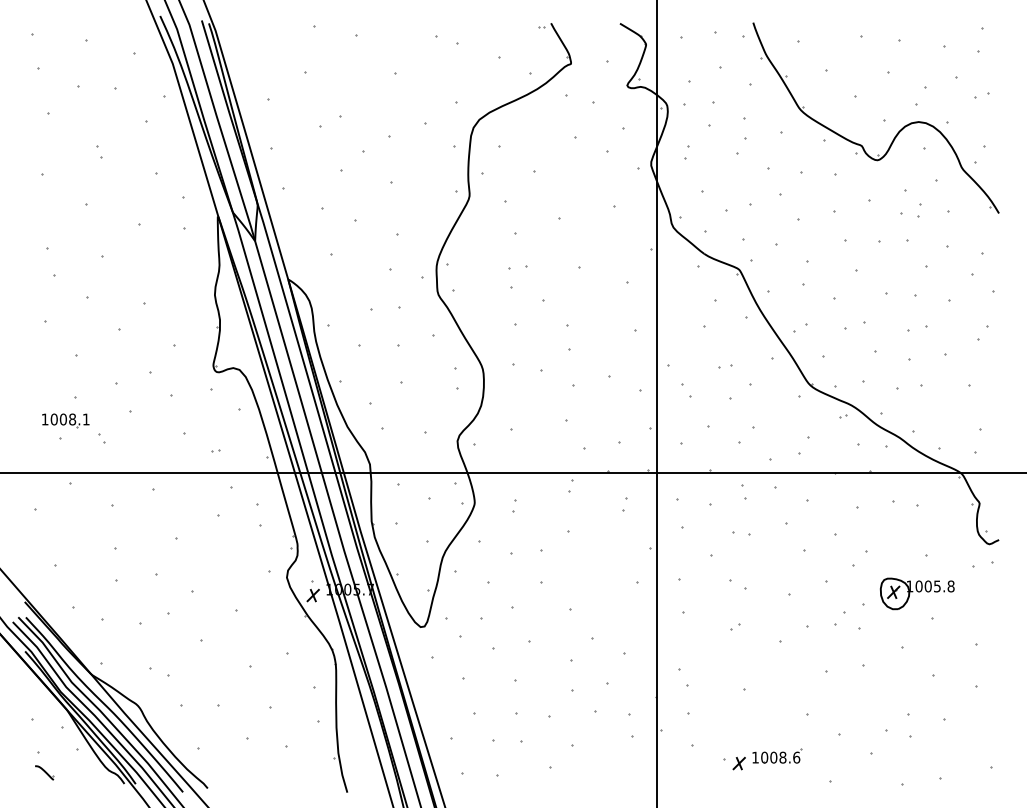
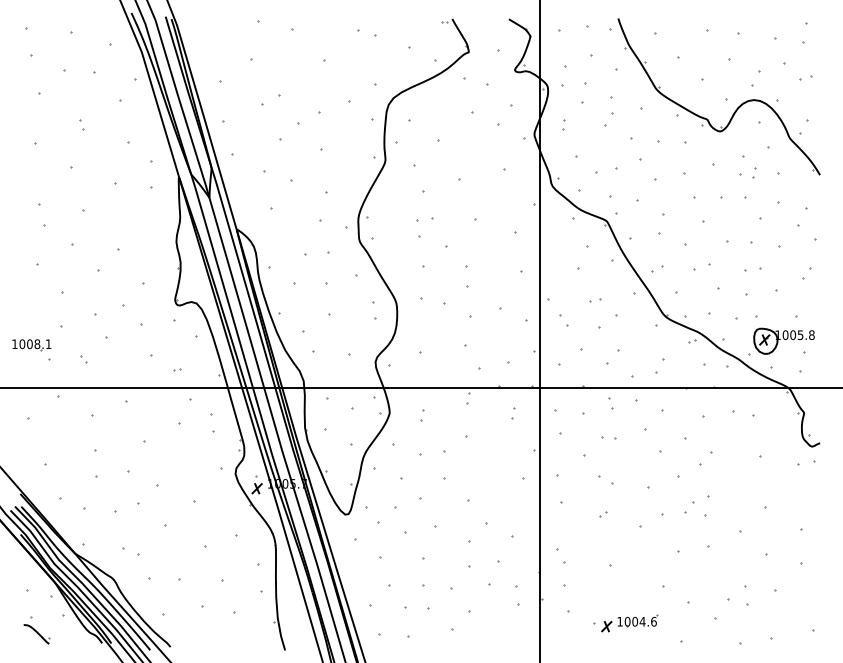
part: (65, 420) -> (31, 345), moved
part: (916, 593) -> (783, 340), moved
text: (782, 757) -> (642, 621), 1008.6 -> 1004.6
part: (44, 772) -> (36, 633), size x1.67

